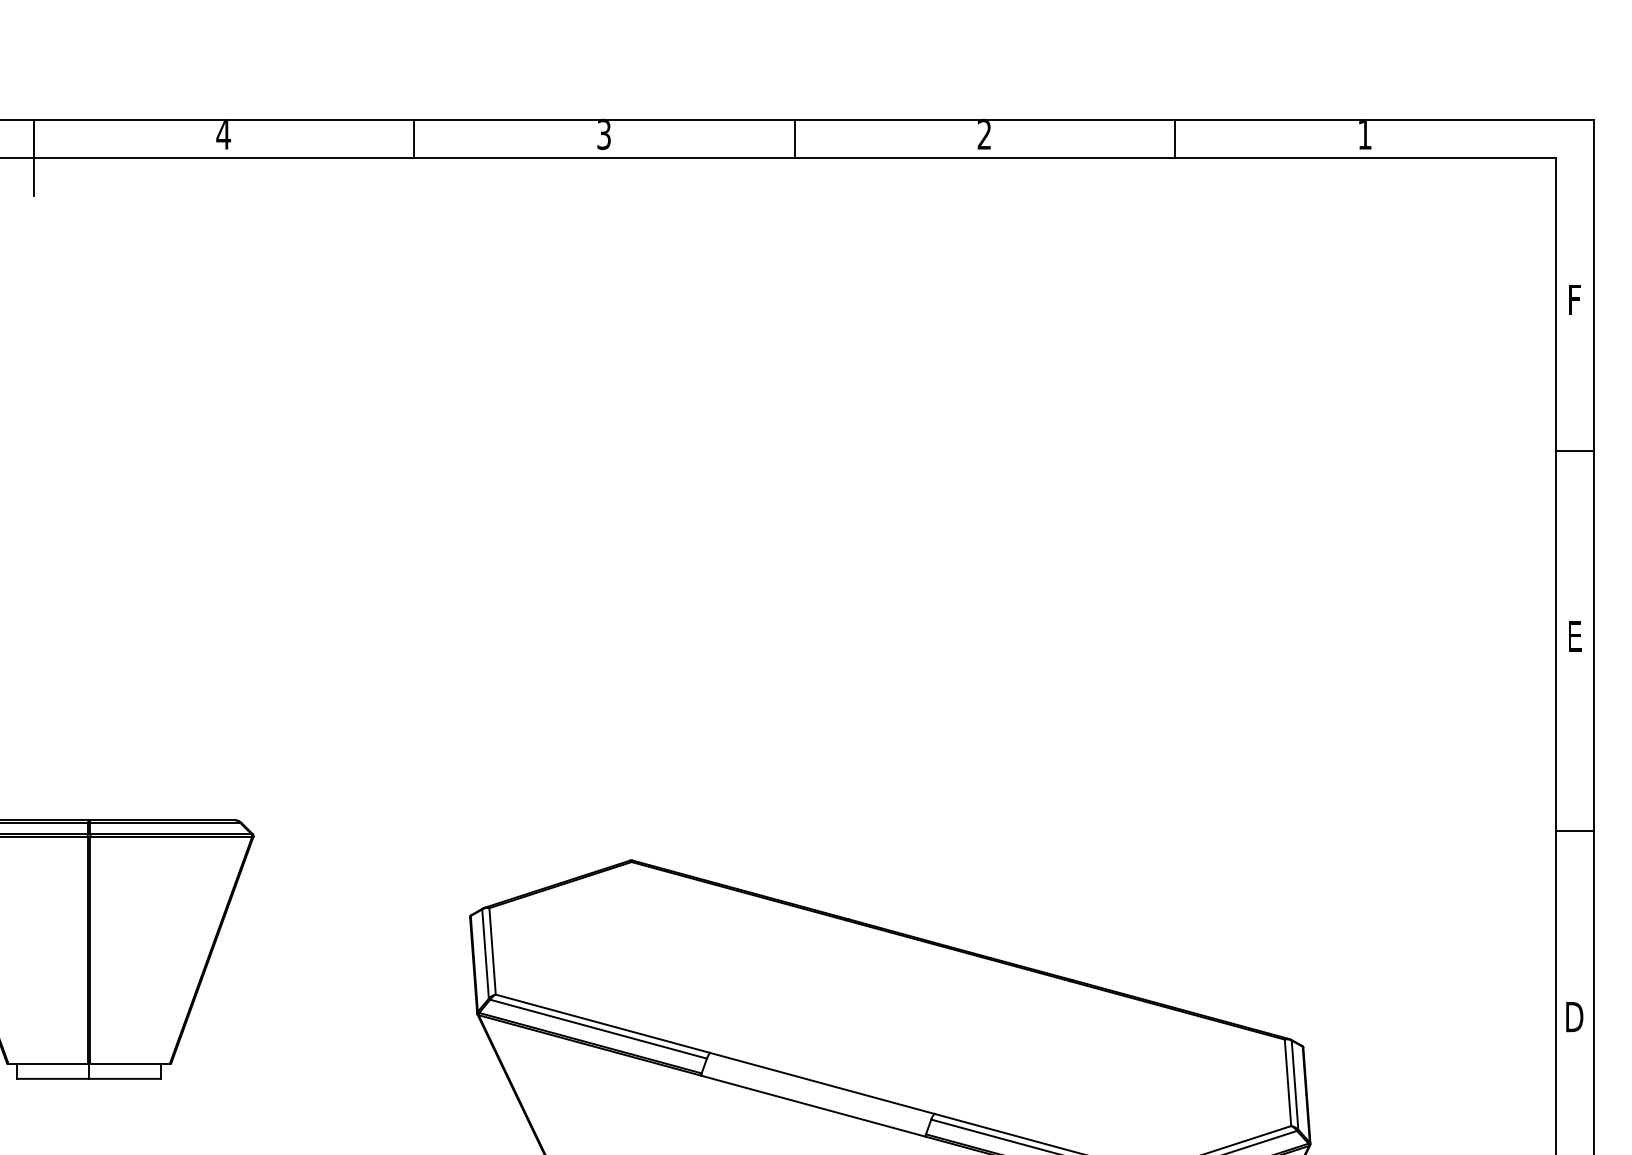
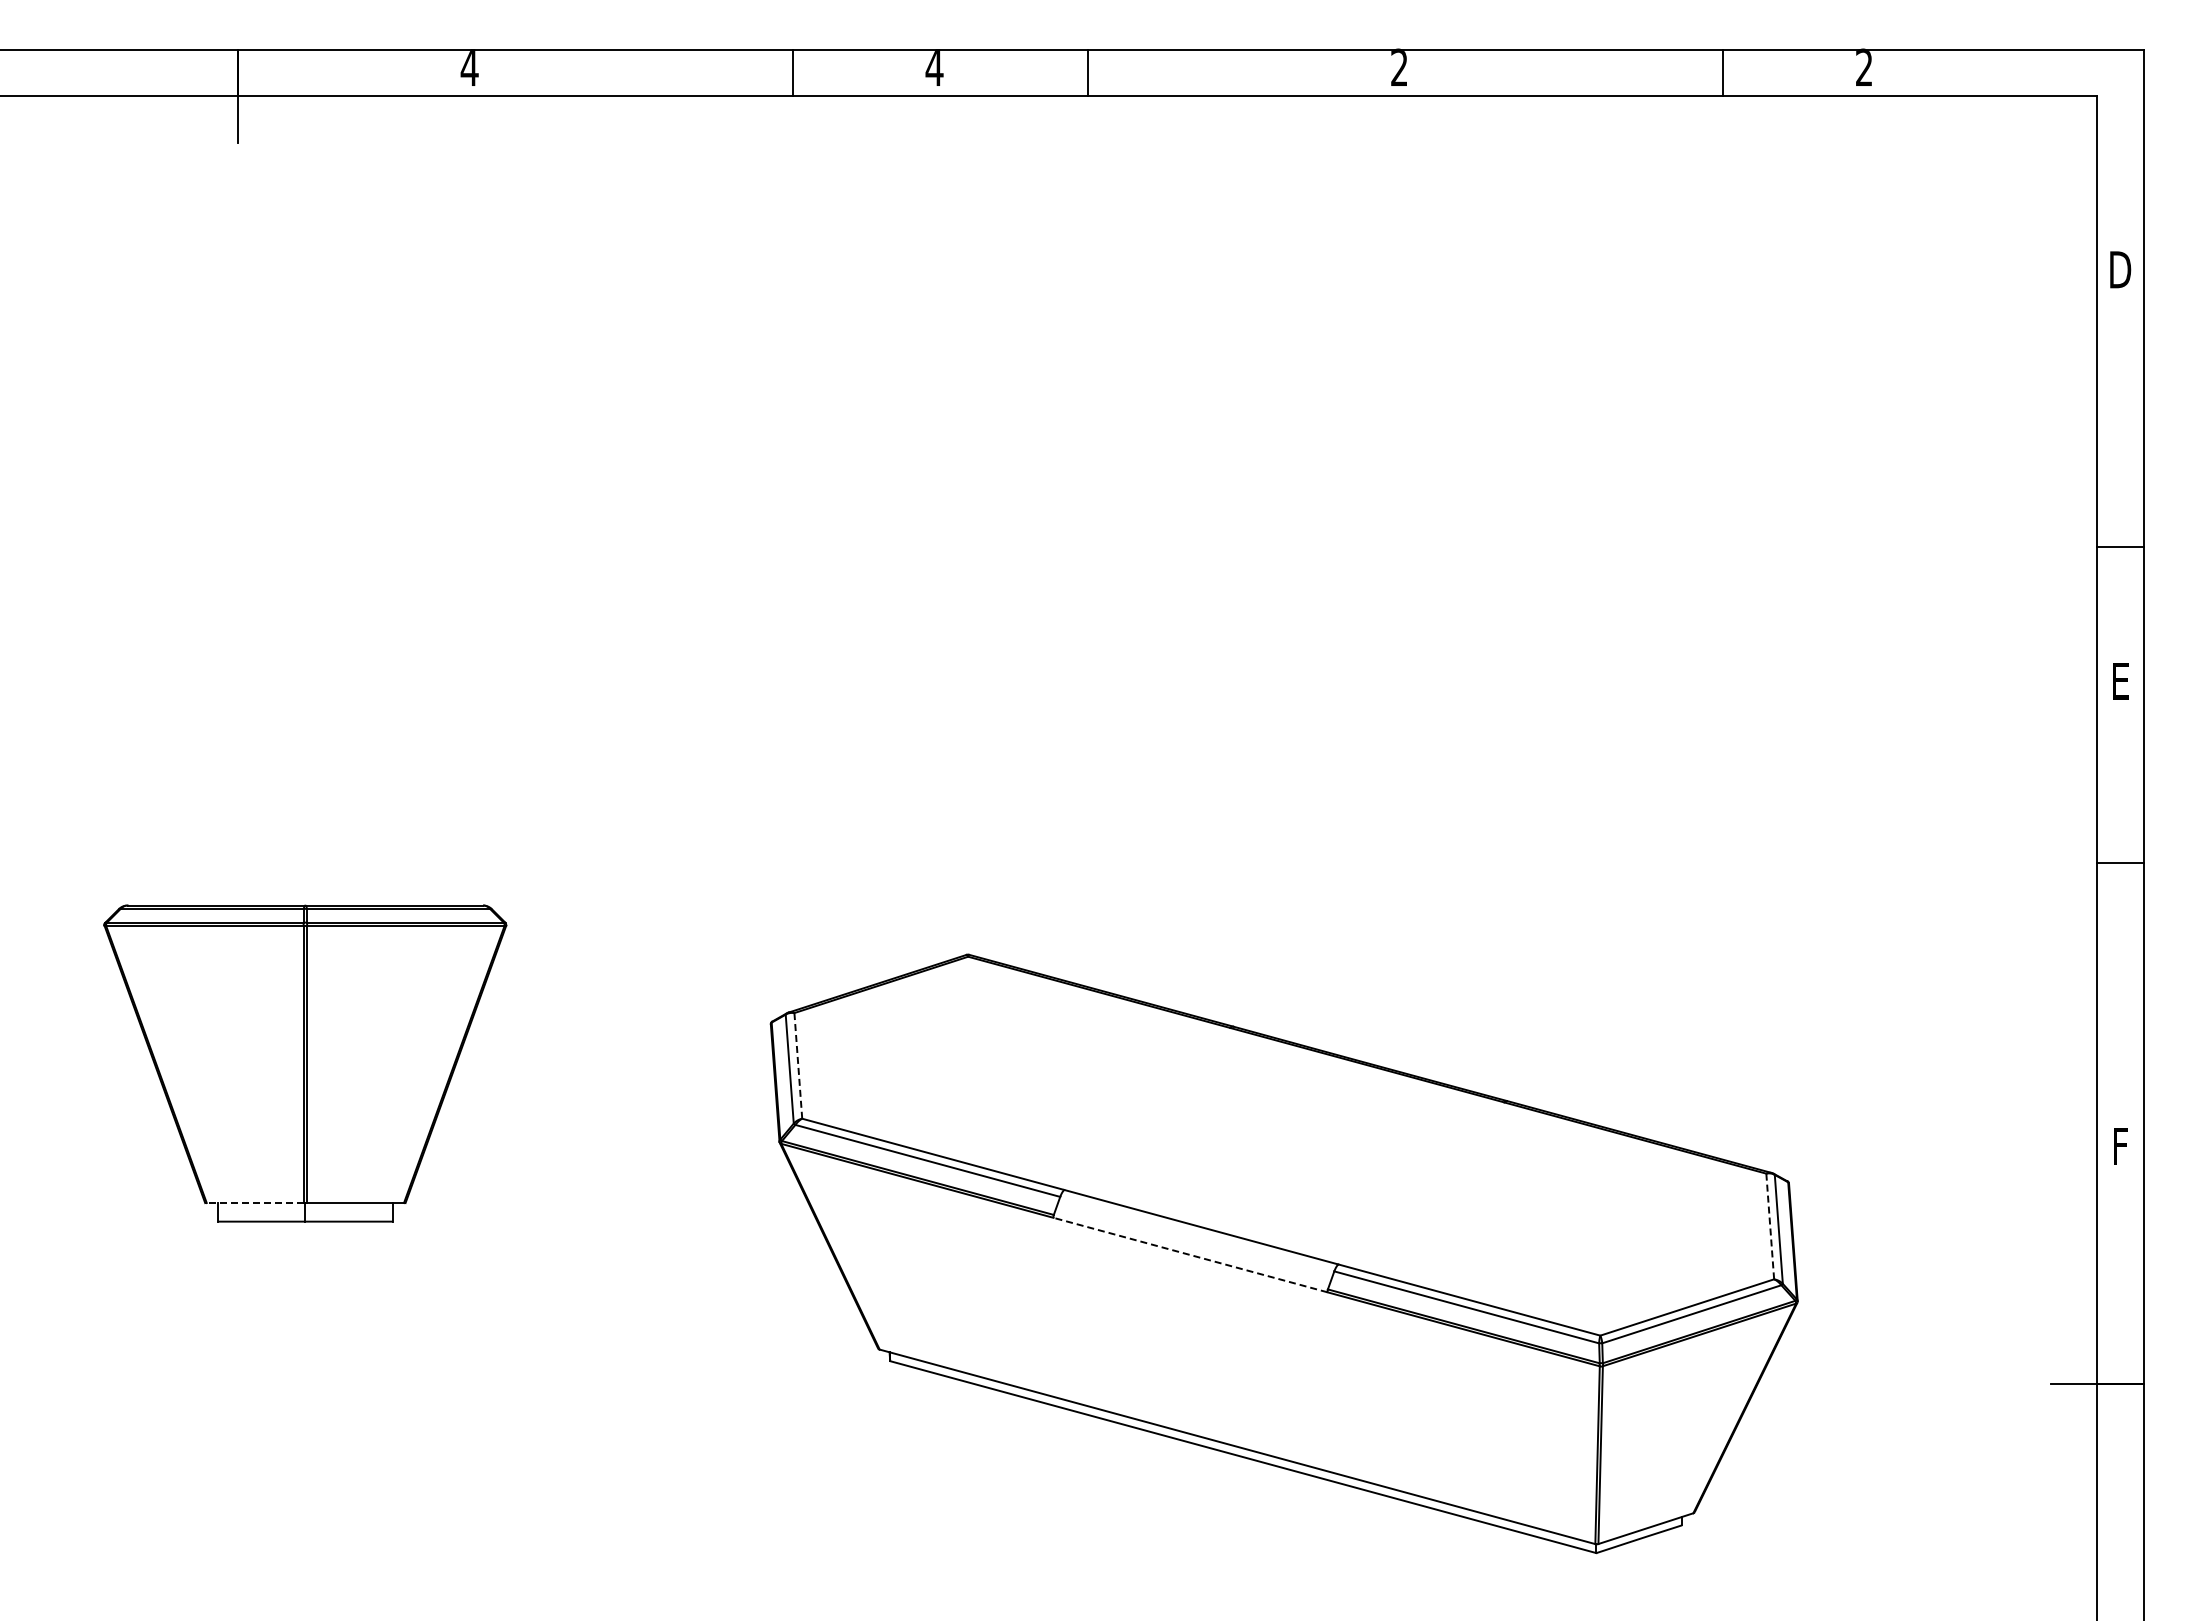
text: (1365, 133) -> (1864, 66), 1 -> 2
text: (604, 134) -> (934, 67), 3 -> 4
line: (414, 138) -> (792, 72), moved
line: (794, 138) -> (1088, 72), moved
line: (1175, 138) -> (1723, 72), moved
text: (1574, 299) -> (2120, 269), F -> D
line: (1574, 451) -> (2120, 547), moved
line: (1574, 831) -> (2120, 863), moved
line: (492, 951) -> (798, 1065), solid -> dashed
text: (1574, 1016) -> (2120, 1145), D -> F
line: (48, 1064) -> (255, 1203), solid -> dashed
line: (1288, 1082) -> (1770, 1226), solid -> dashed
line: (813, 1105) -> (1190, 1254), solid -> dashed

